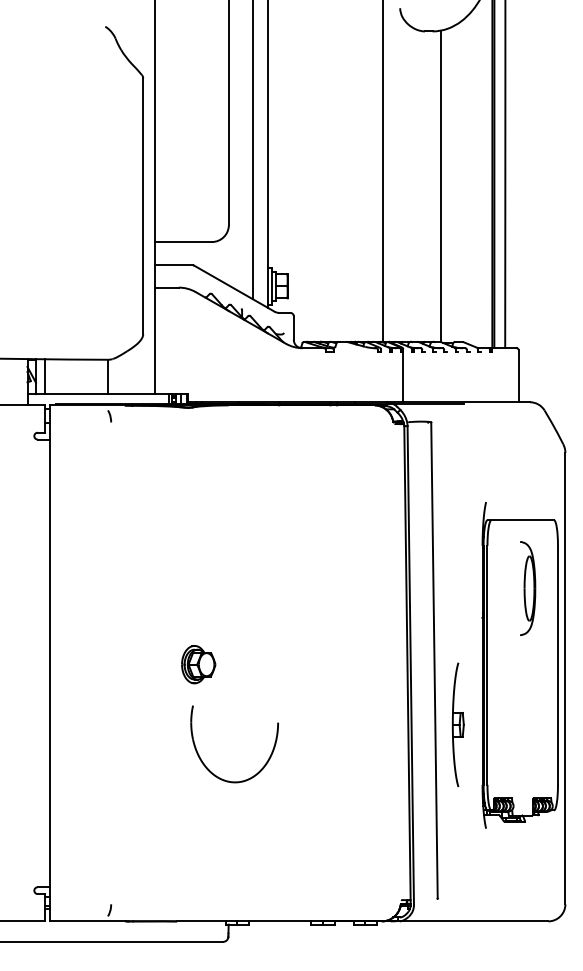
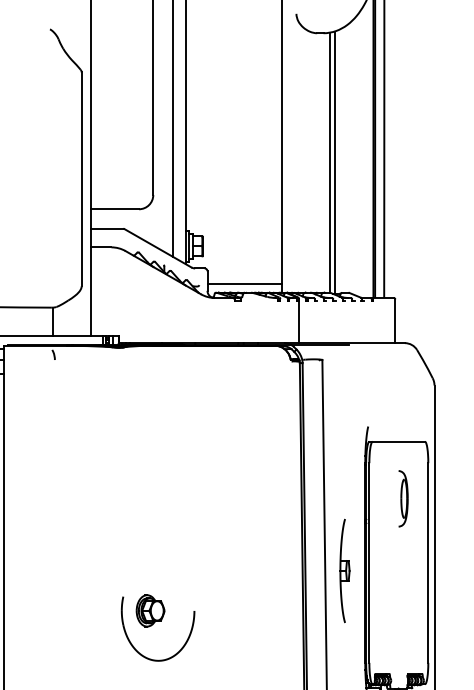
line: (445, 186) -> (334, 162), added
line: (337, 331) -> (244, 284), added
part: (528, 588) -> (403, 498), size x0.71
part: (198, 664) -> (150, 610), moved
part: (457, 724) -> (344, 570), moved

